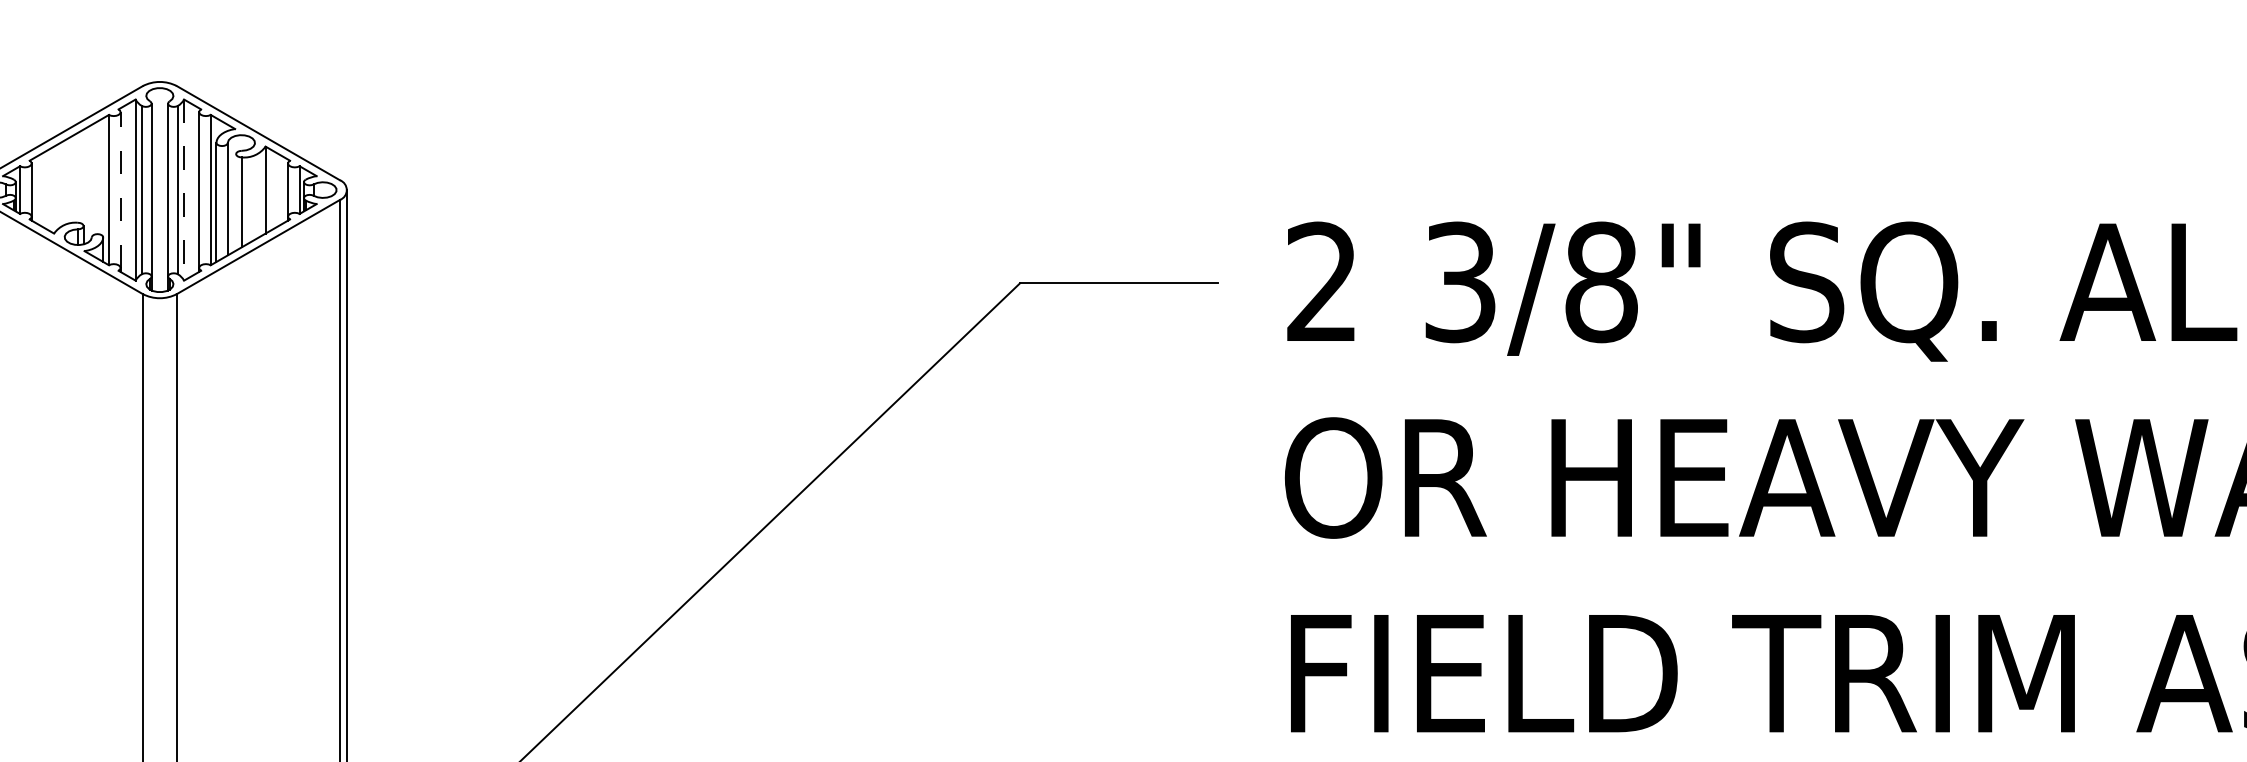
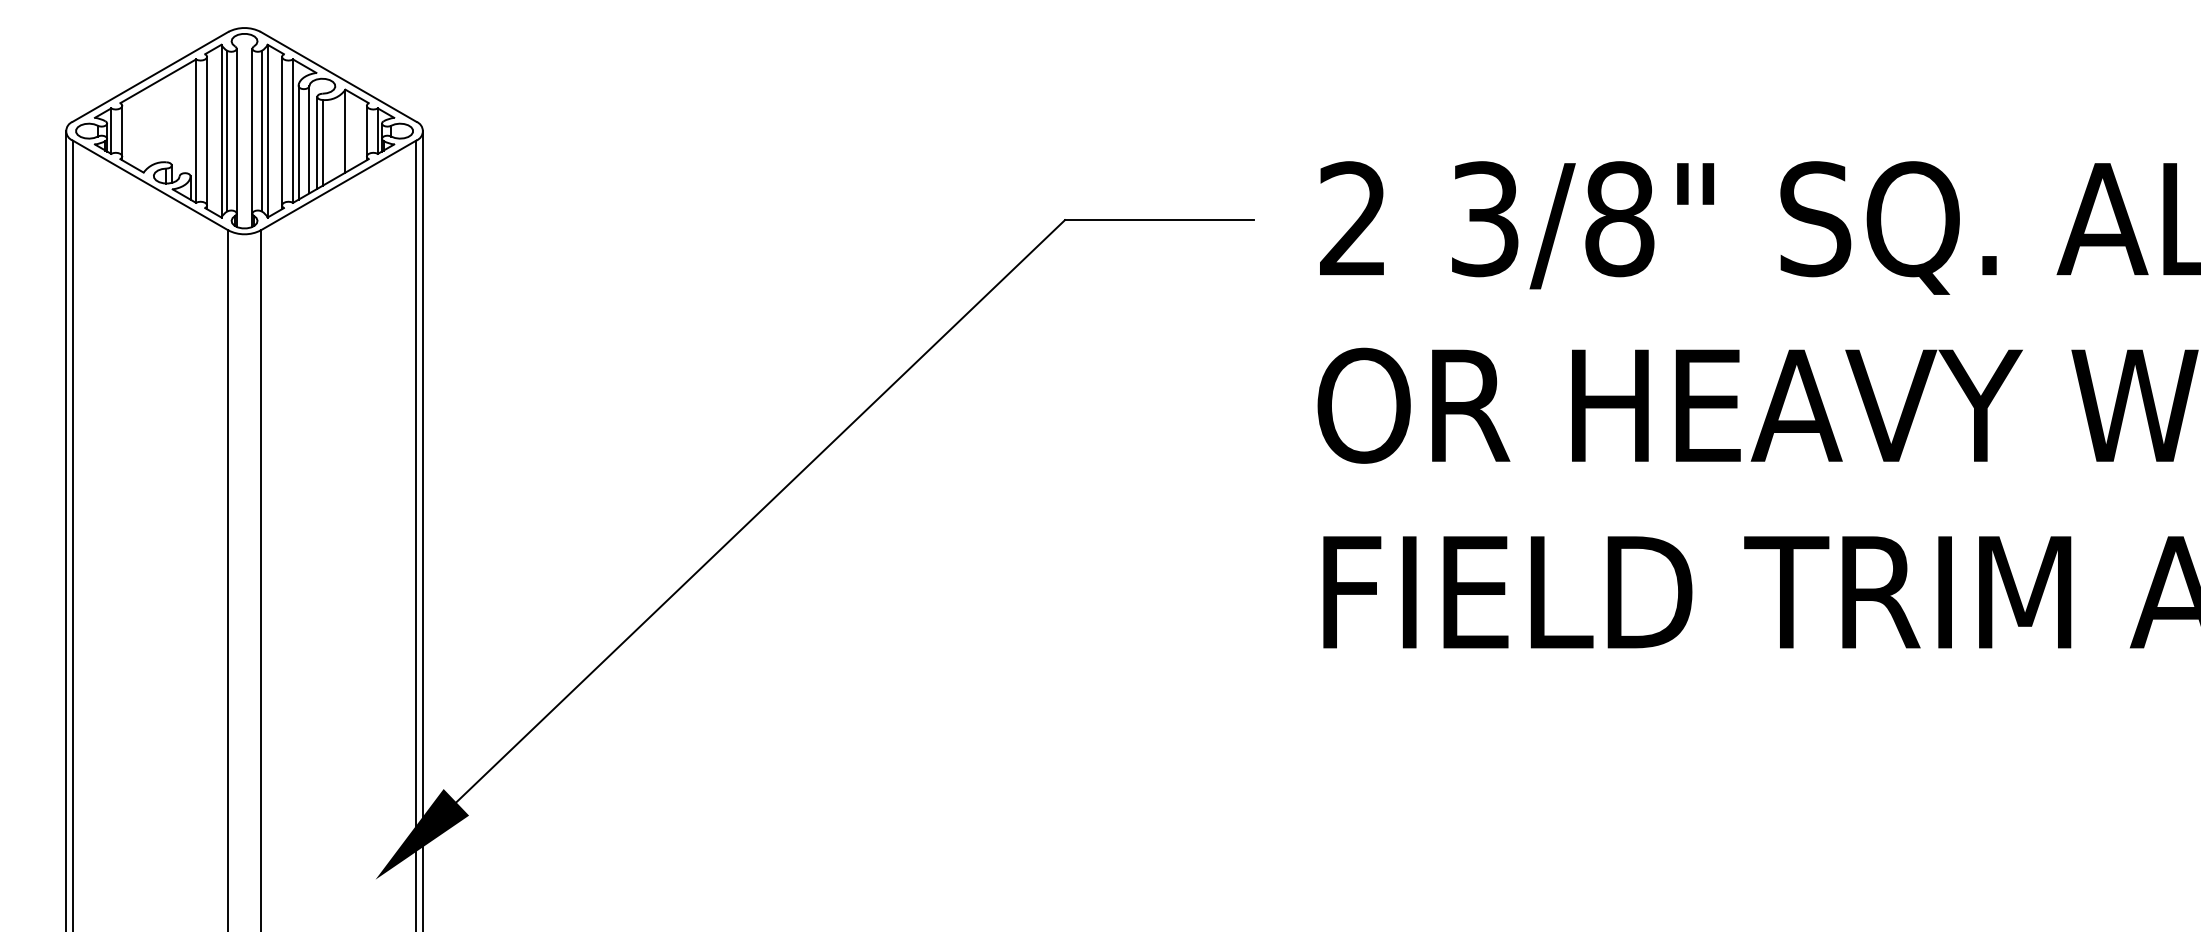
line: (120, 189) -> (207, 130), dashed -> solid
line: (183, 190) -> (267, 131), dashed -> solid
line: (236, 201) -> (317, 142), added

